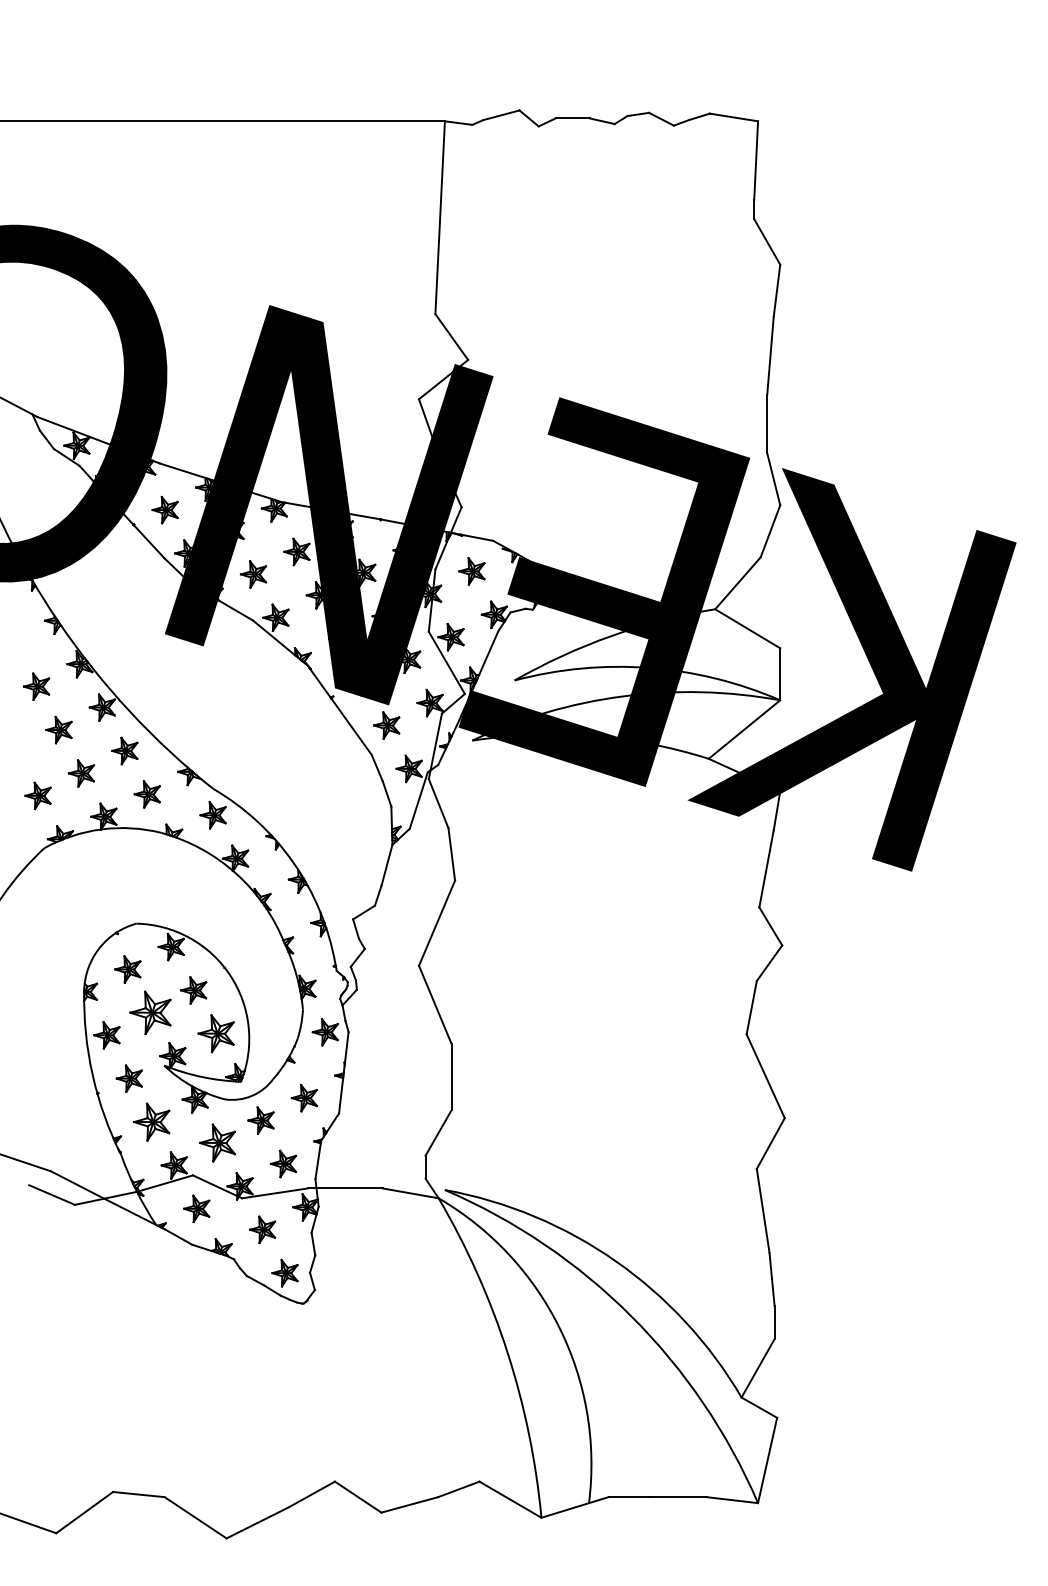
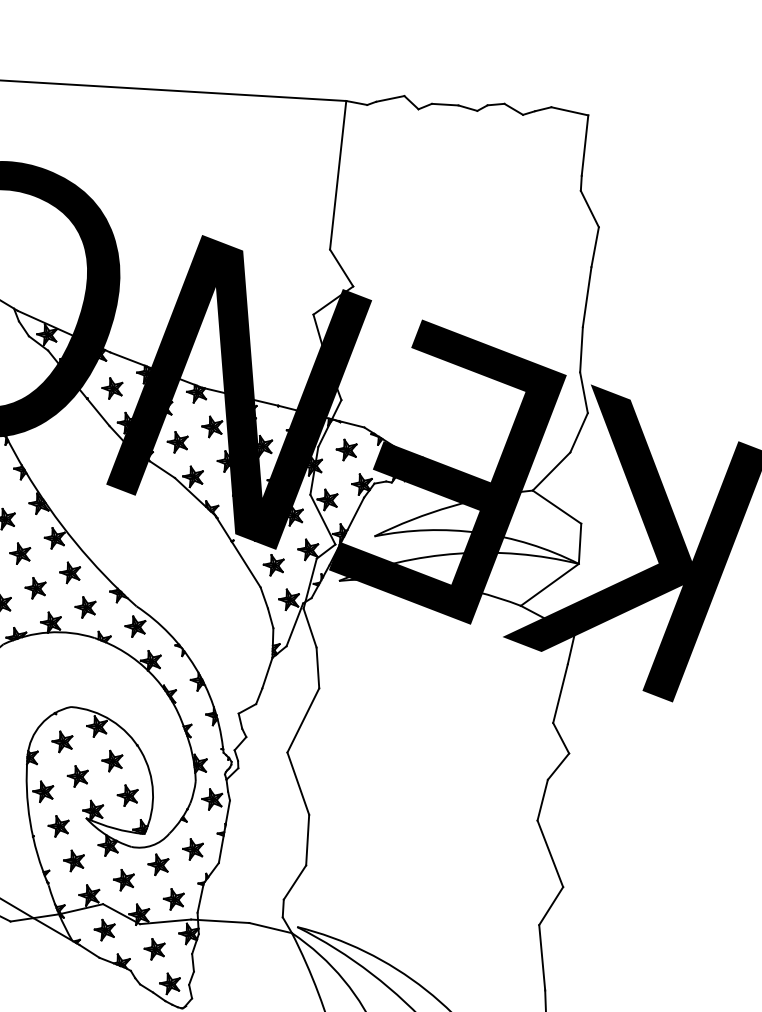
part: (149, 1012) -> (77, 776), size x0.62
part: (215, 1033) -> (127, 795), size x0.71
part: (151, 1121) -> (73, 860), size x0.71
part: (217, 1142) -> (123, 879), size x0.71

